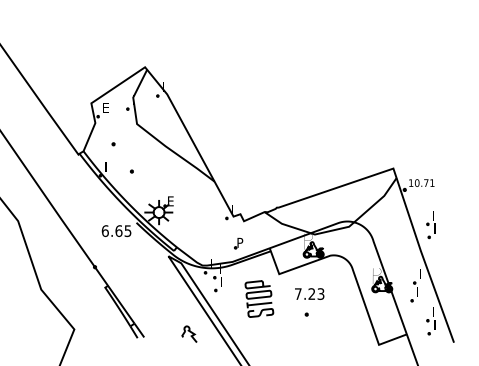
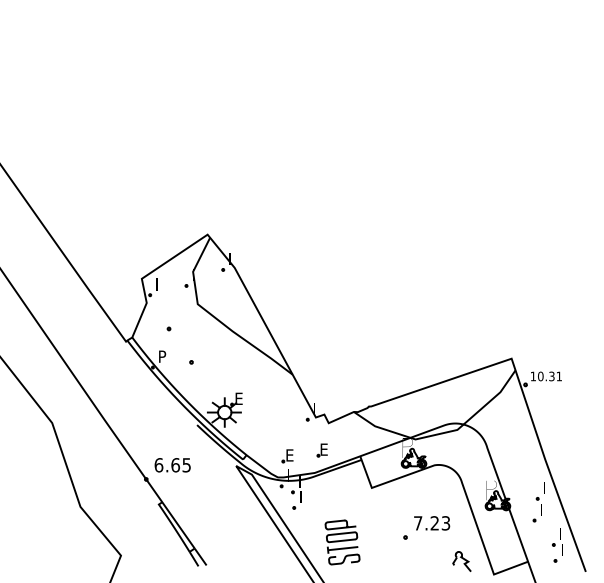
text: (106, 107) -> (160, 284), E -> I
text: (108, 166) -> (162, 356), I -> P
text: (425, 183) -> (551, 376), 10.71 -> 10.31
part: (430, 224) -> (557, 427), removed
text: (116, 231) -> (172, 465), moved
text: (240, 242) -> (324, 449), P -> E
part: (210, 248) -> (287, 456), added
text: (309, 294) -> (432, 523), moved
part: (259, 299) -> (342, 542), moved
part: (189, 334) -> (461, 561), moved

